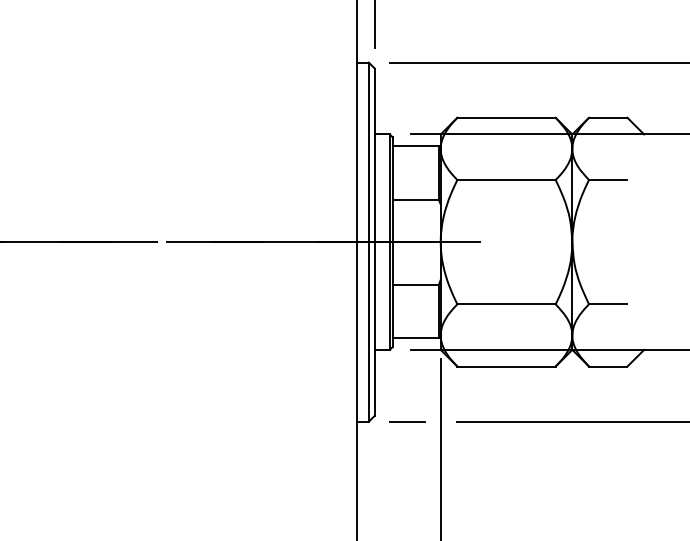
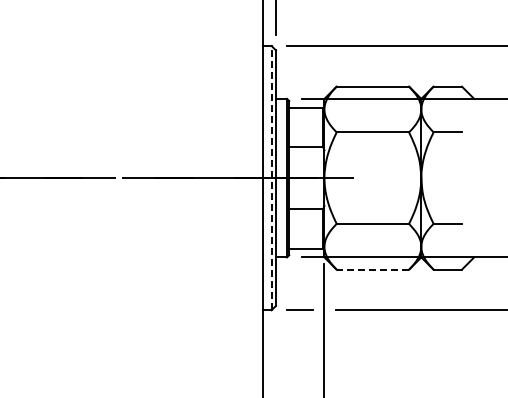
line: (368, 241) -> (271, 177), solid -> dashed
line: (505, 366) -> (372, 269), solid -> dashed

